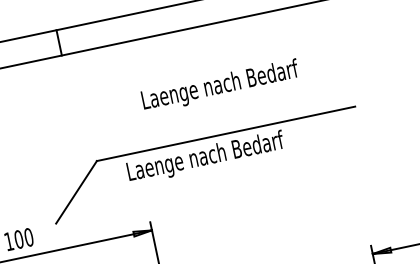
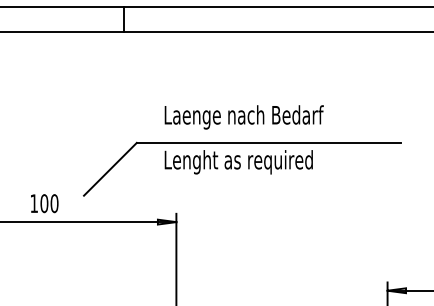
text: (219, 86) -> (243, 117), moved
text: (210, 157) -> (248, 162), Laenge nach Bedarf -> Lenght as required

